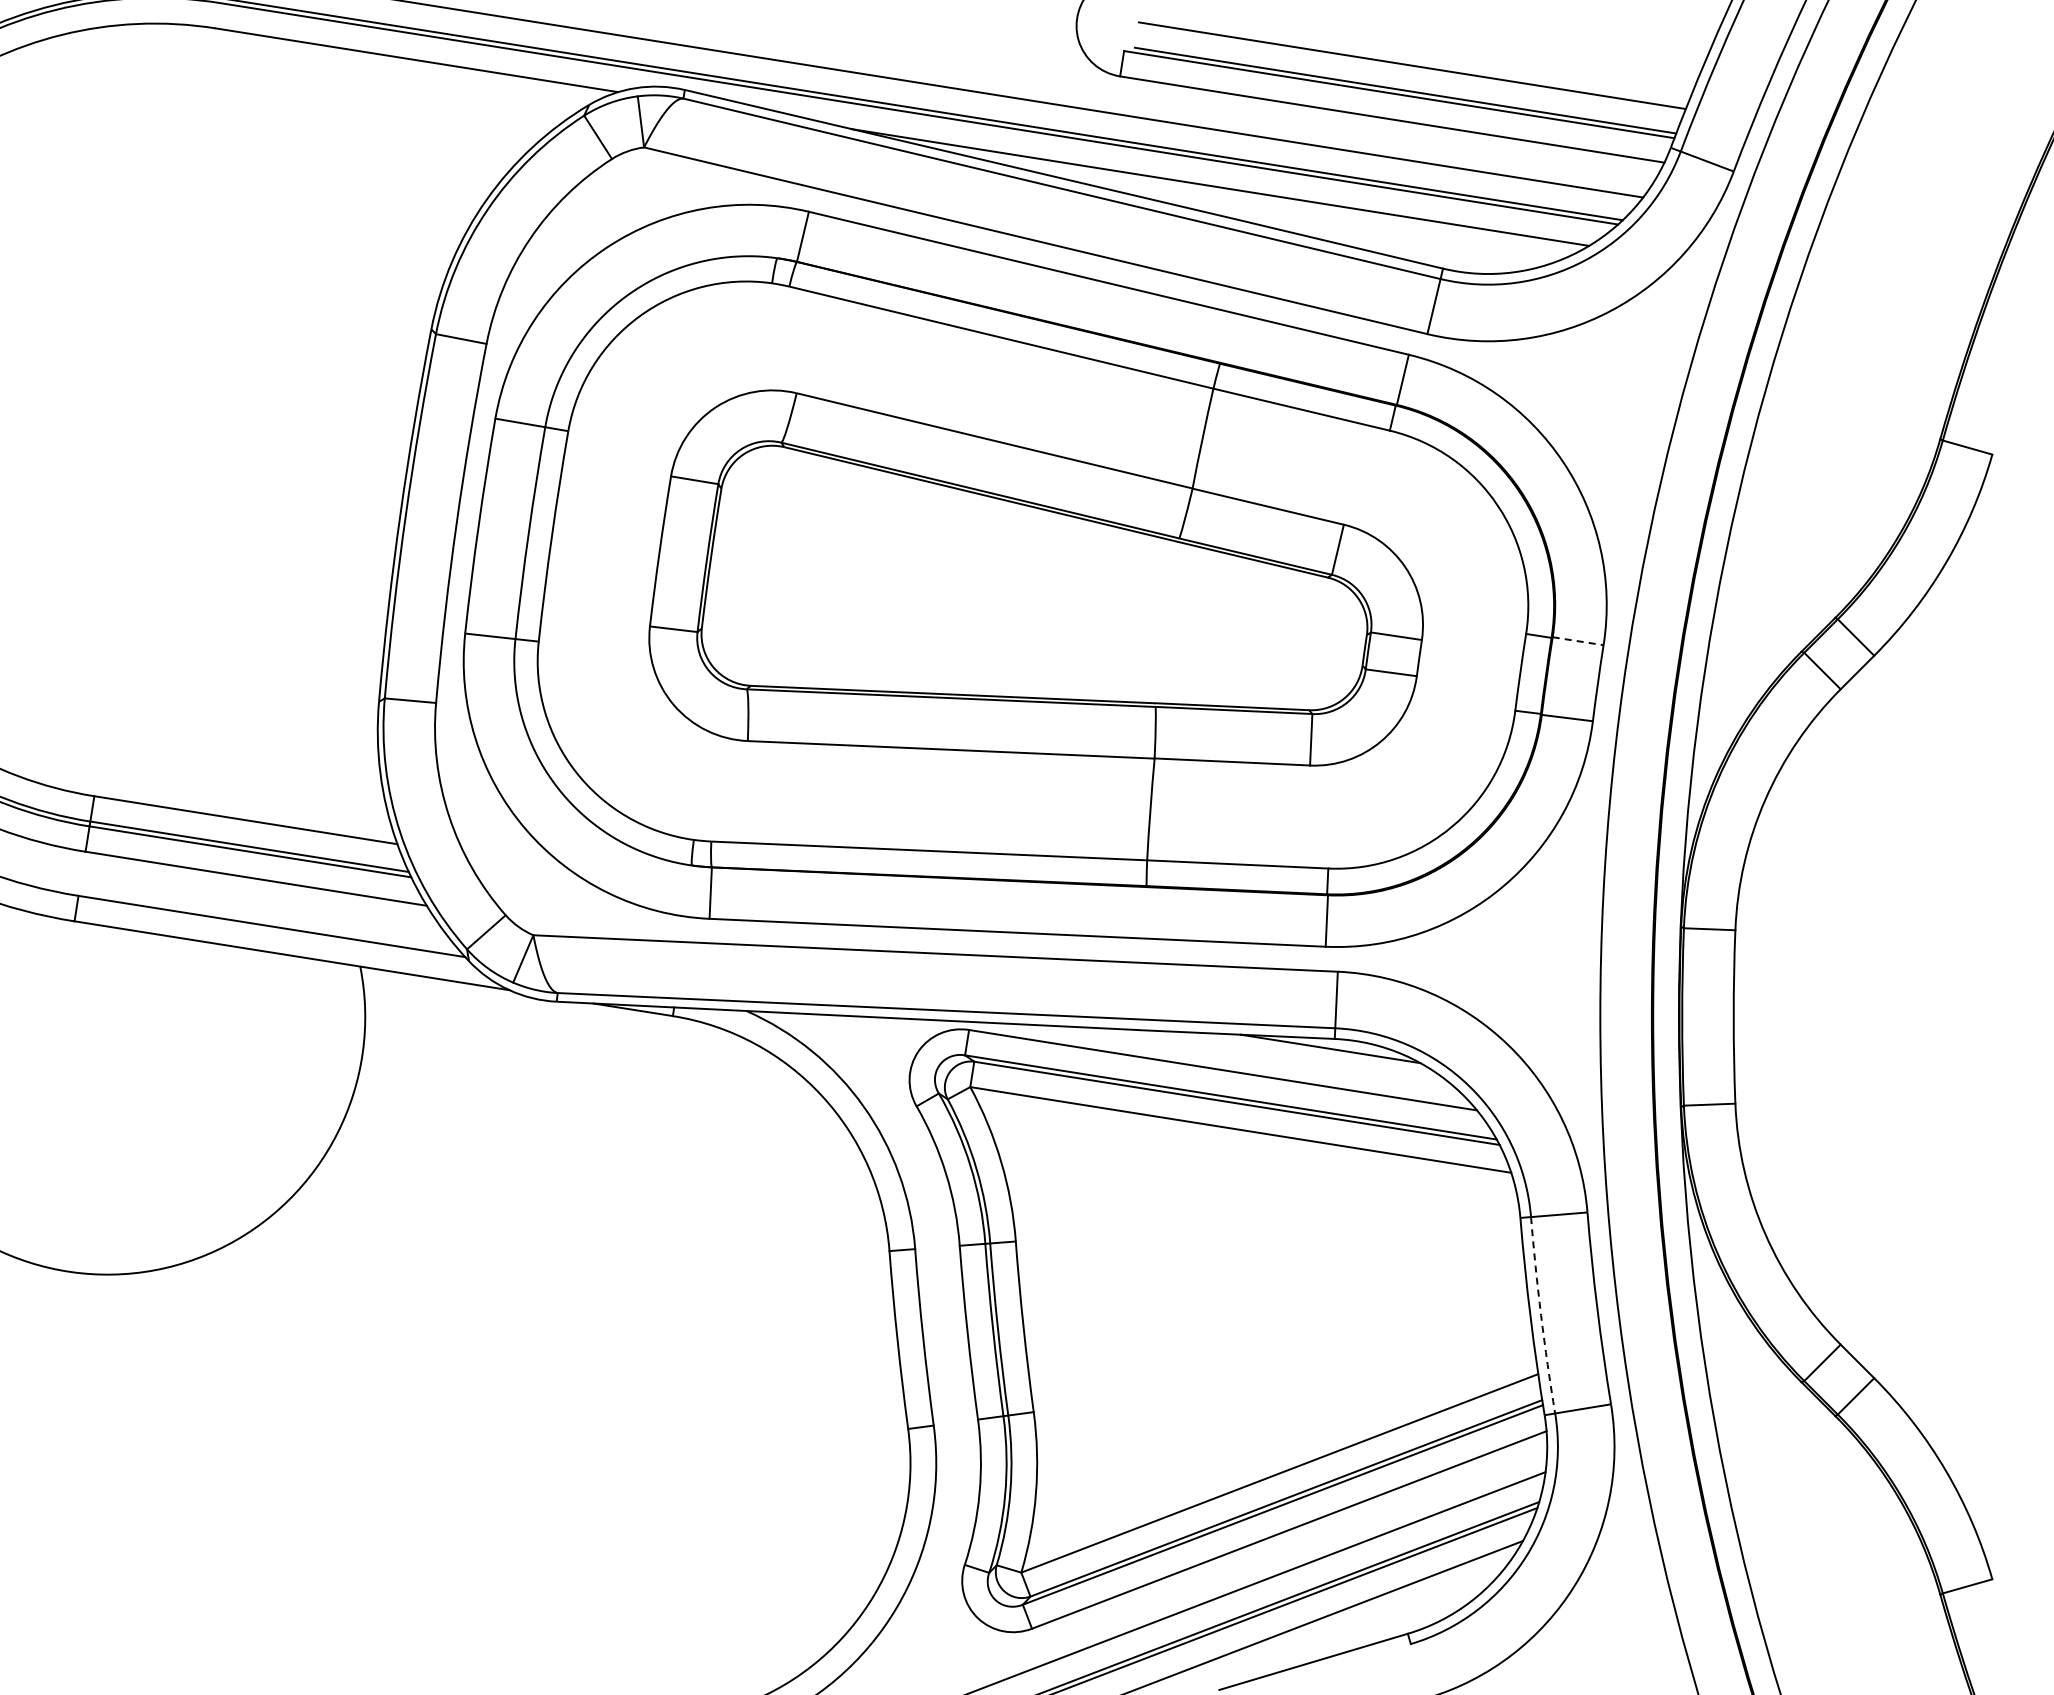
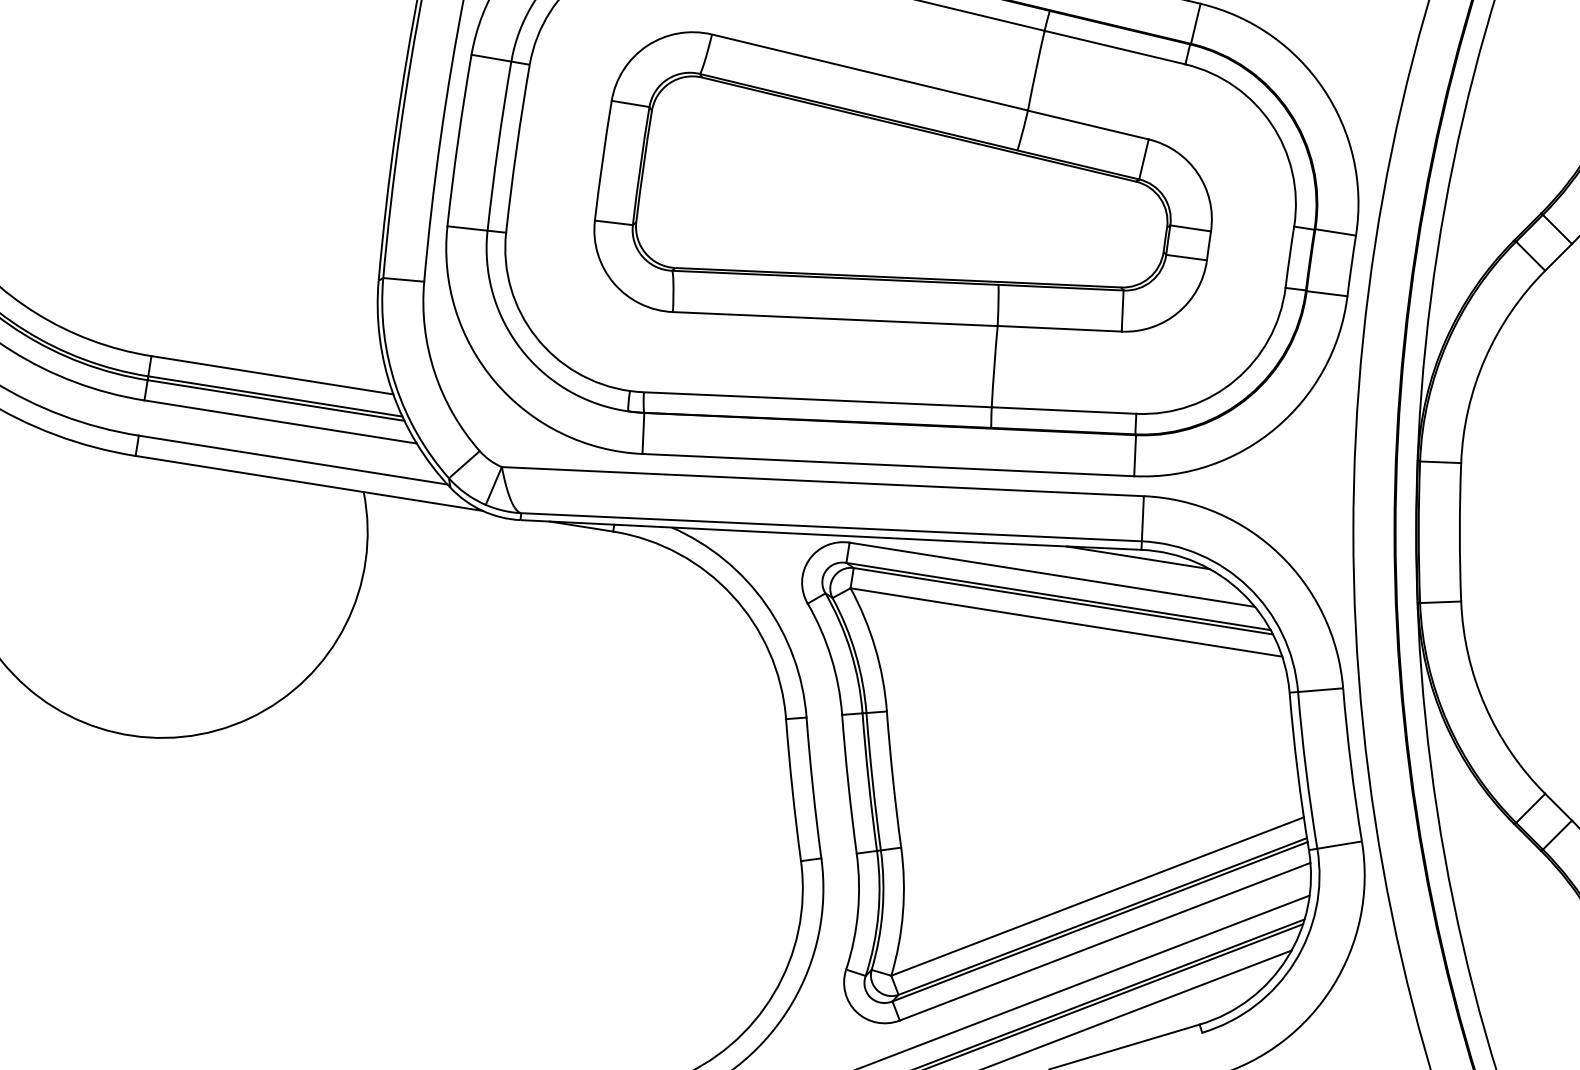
line: (1578, 641) -> (1335, 232), dashed -> solid
arc: (1541, 1315) -> (1306, 770), dashed -> solid

